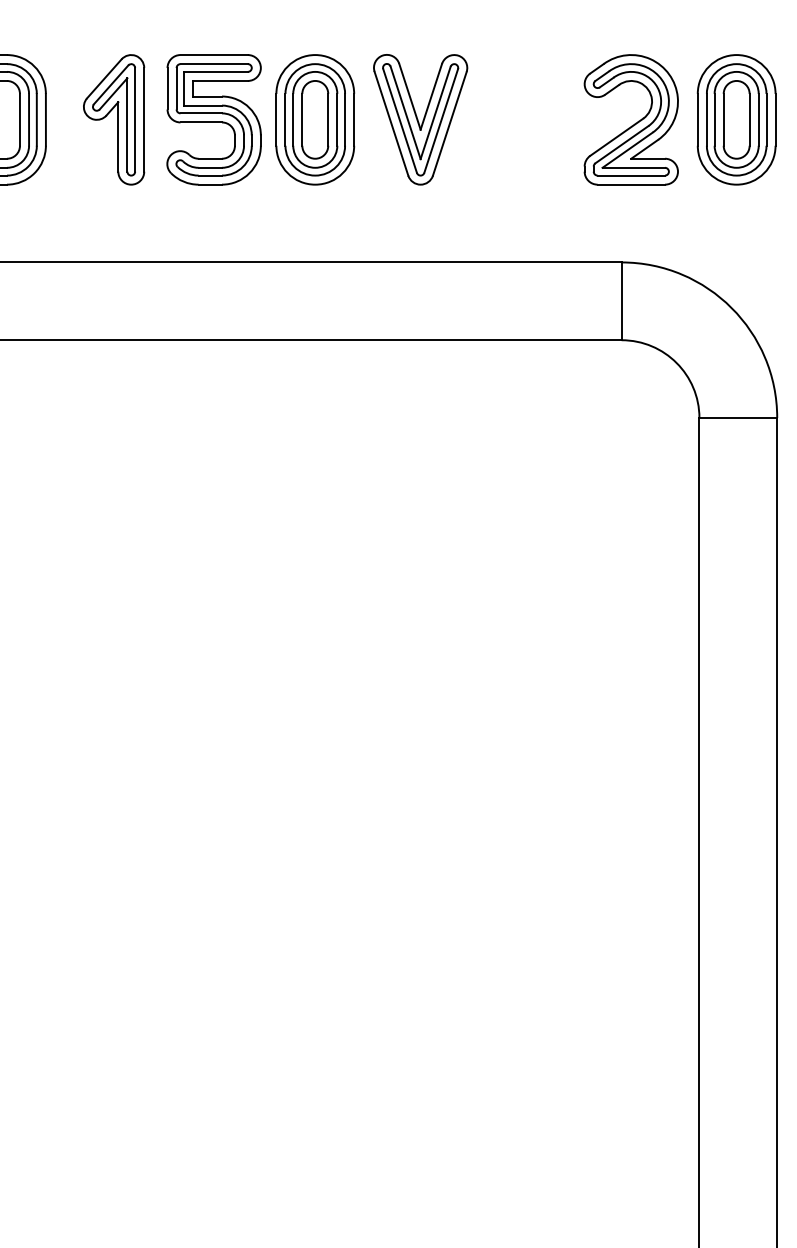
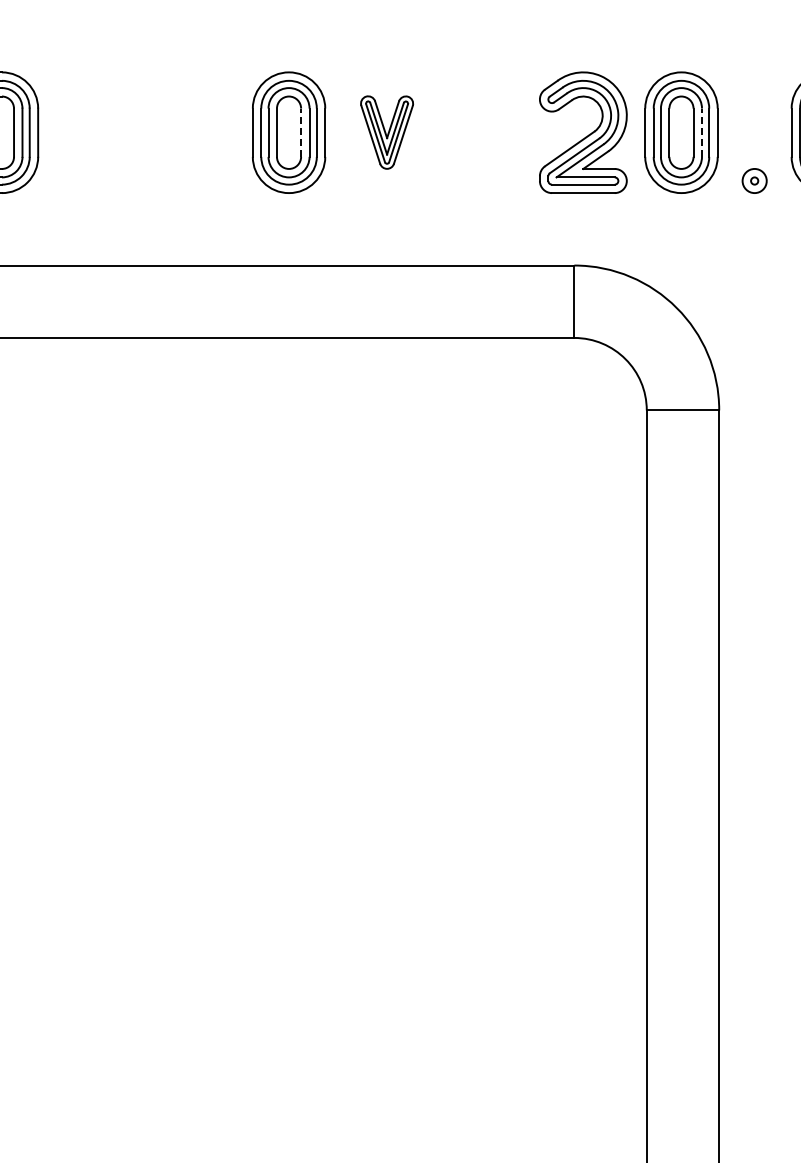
part: (113, 119) -> (101, 132), removed
part: (213, 119) -> (194, 132), removed
line: (328, 119) -> (301, 132), solid -> dashed
part: (419, 119) -> (386, 132), size x0.6
line: (759, 119) -> (702, 132), solid -> dashed

